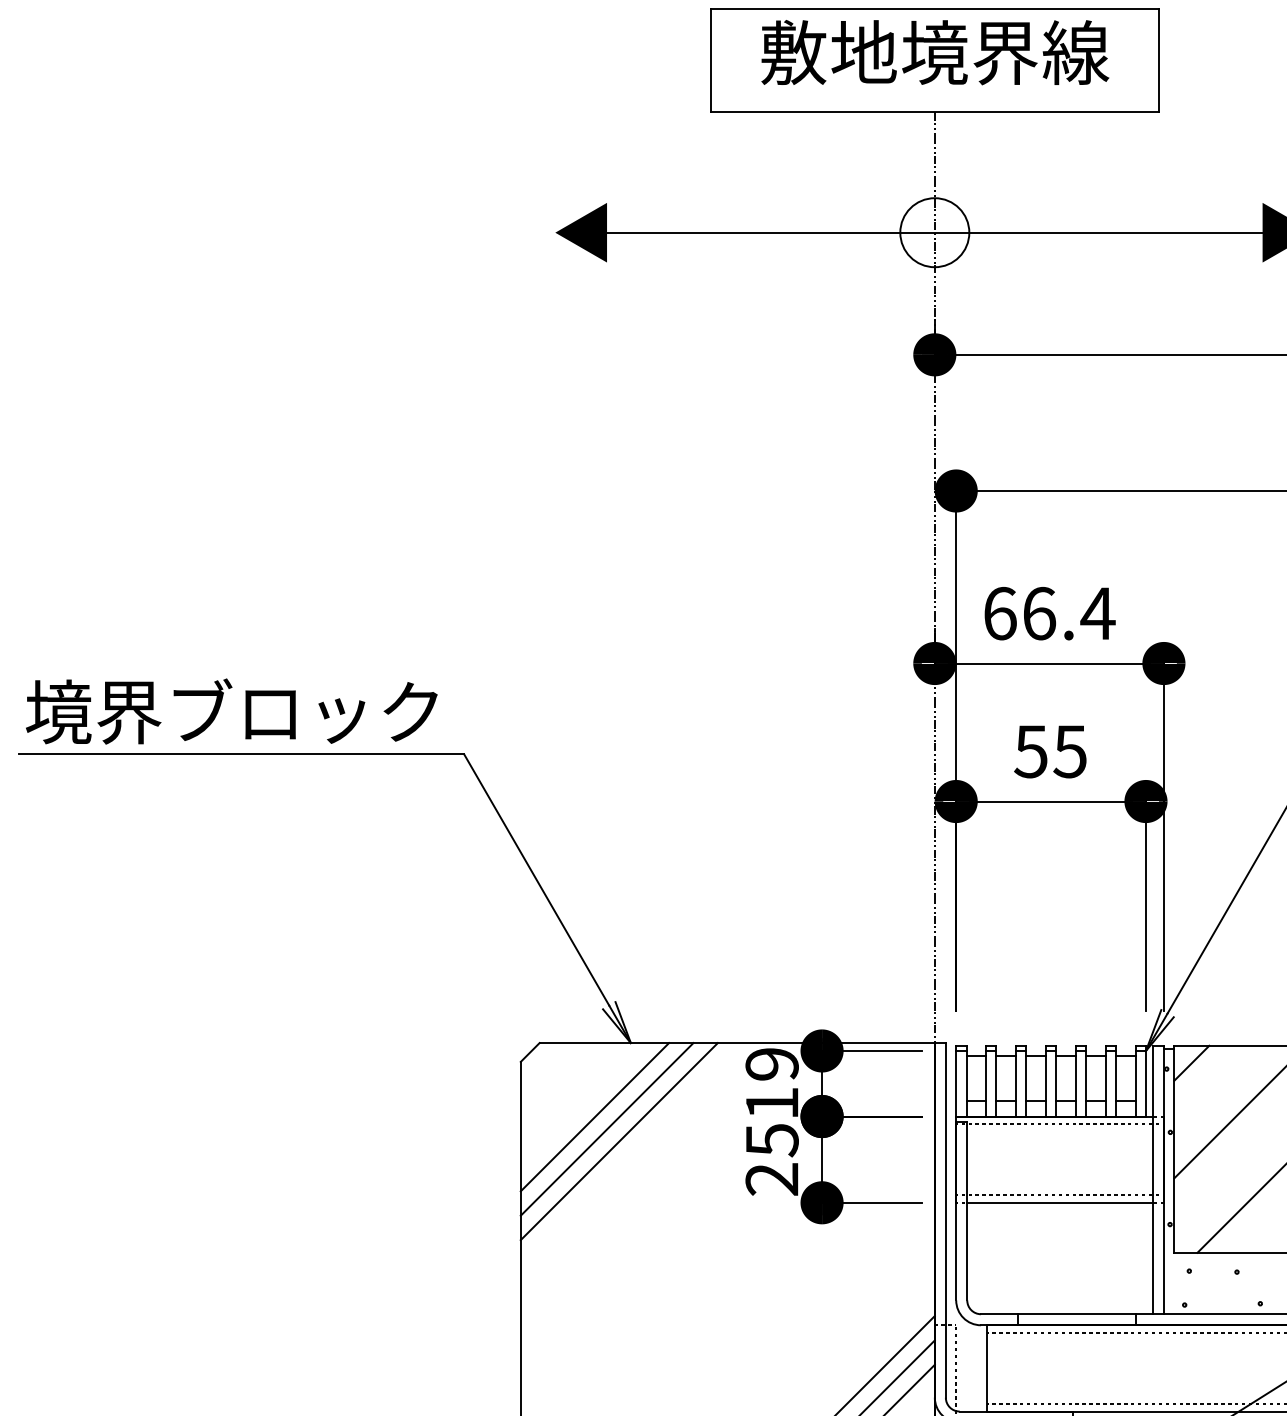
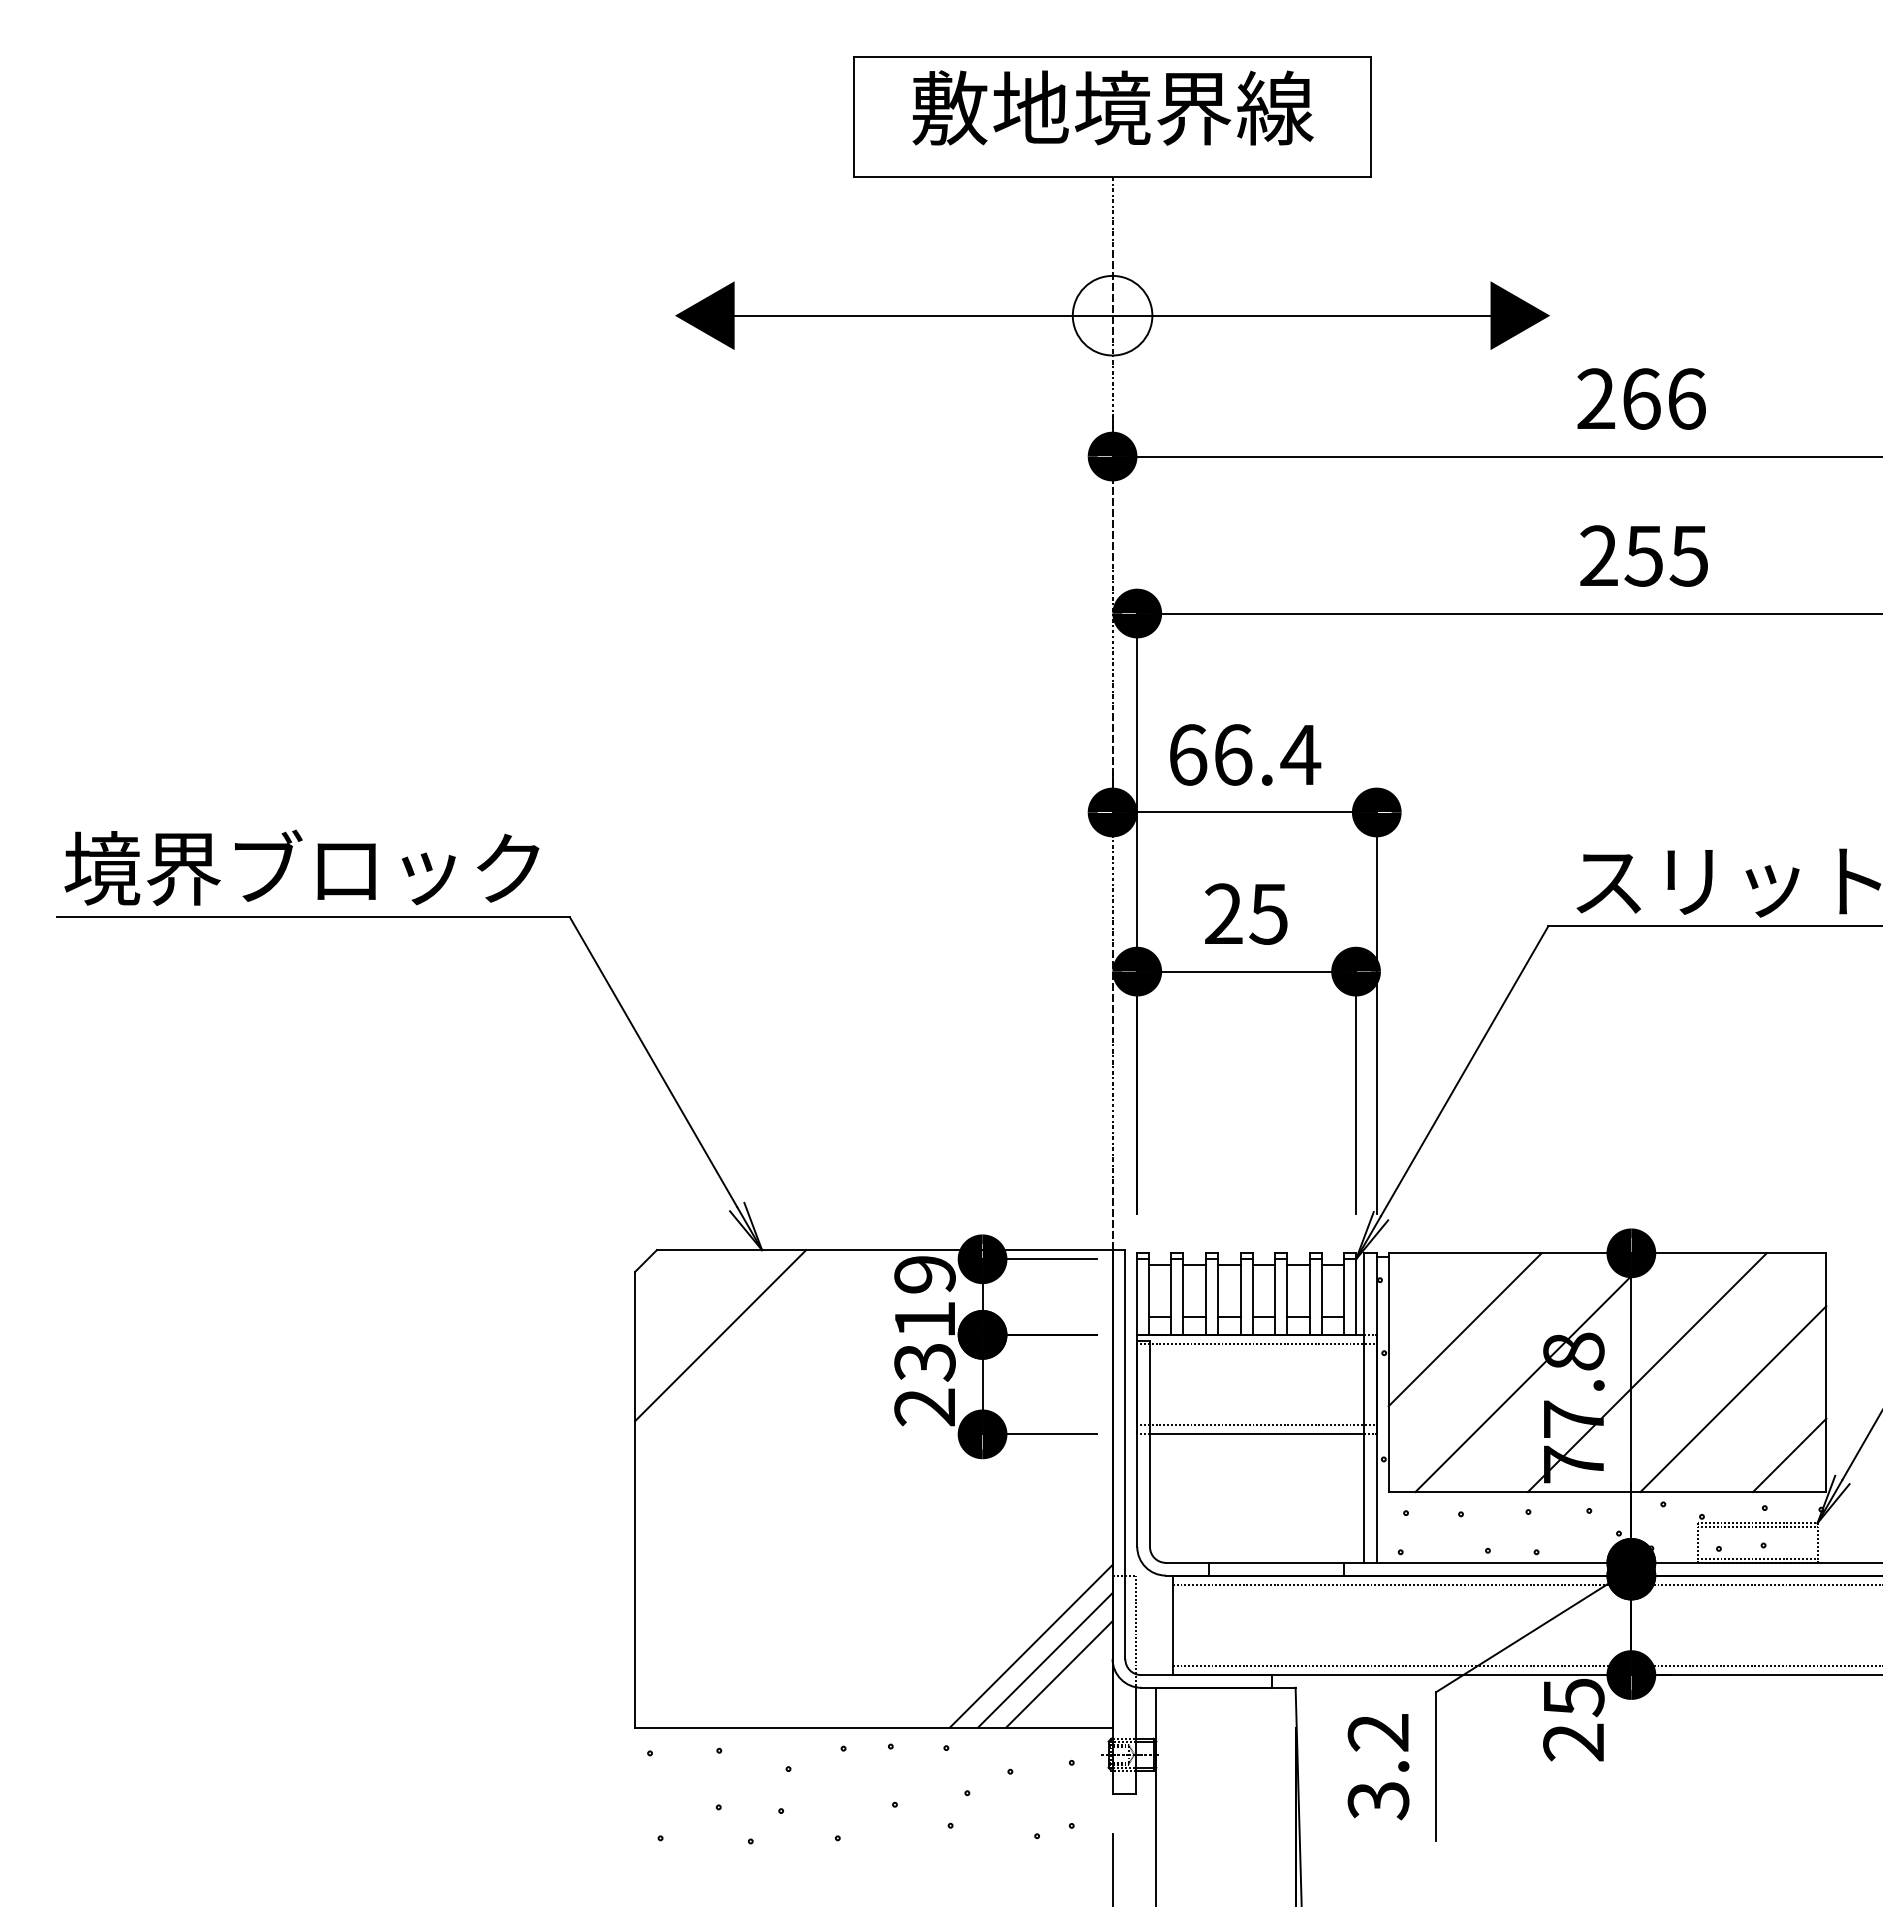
text: (1030, 751) -> (1223, 913), 55 -> 25
line: (1191, 1063) -> (1408, 1273), removed
line: (606, 1129) -> (734, 1349), removed
text: (771, 1140) -> (924, 1362), 25 -> 23
line: (619, 1141) -> (748, 1363), removed

